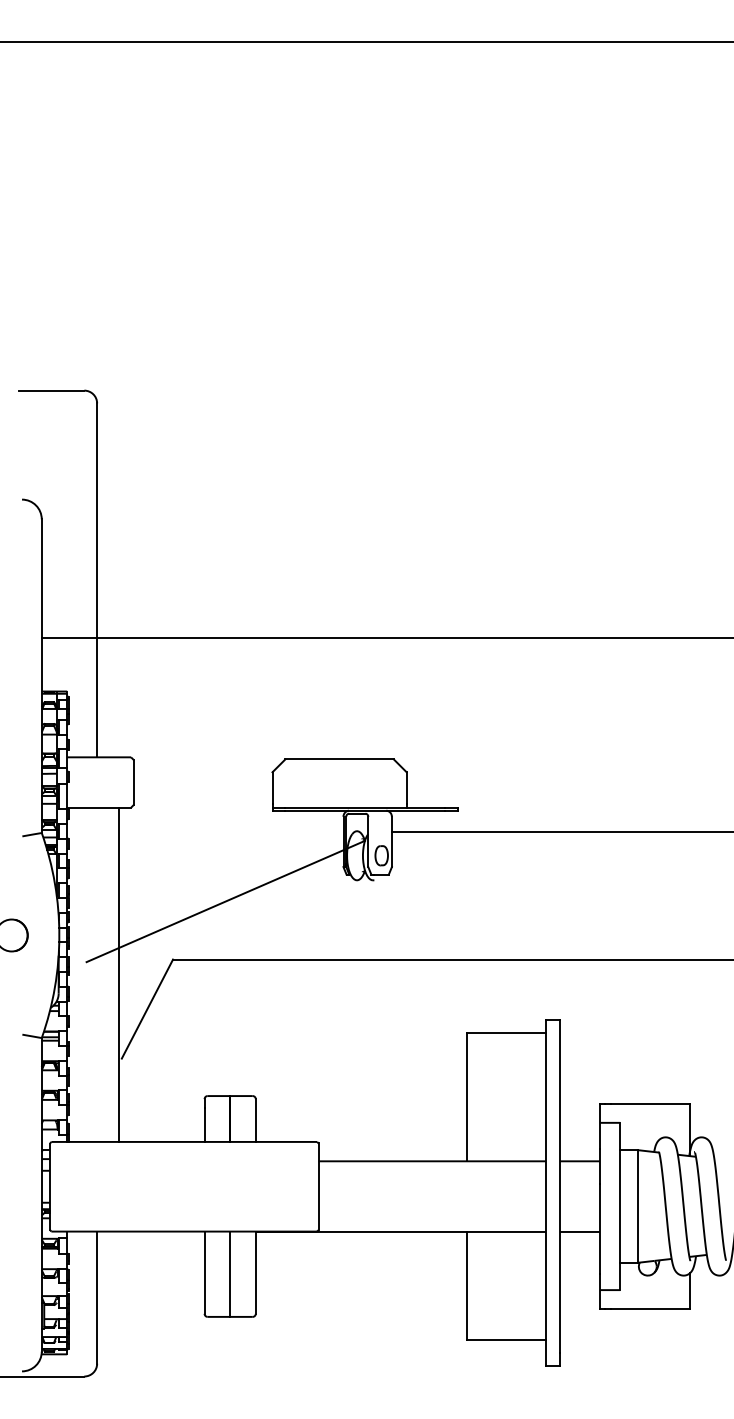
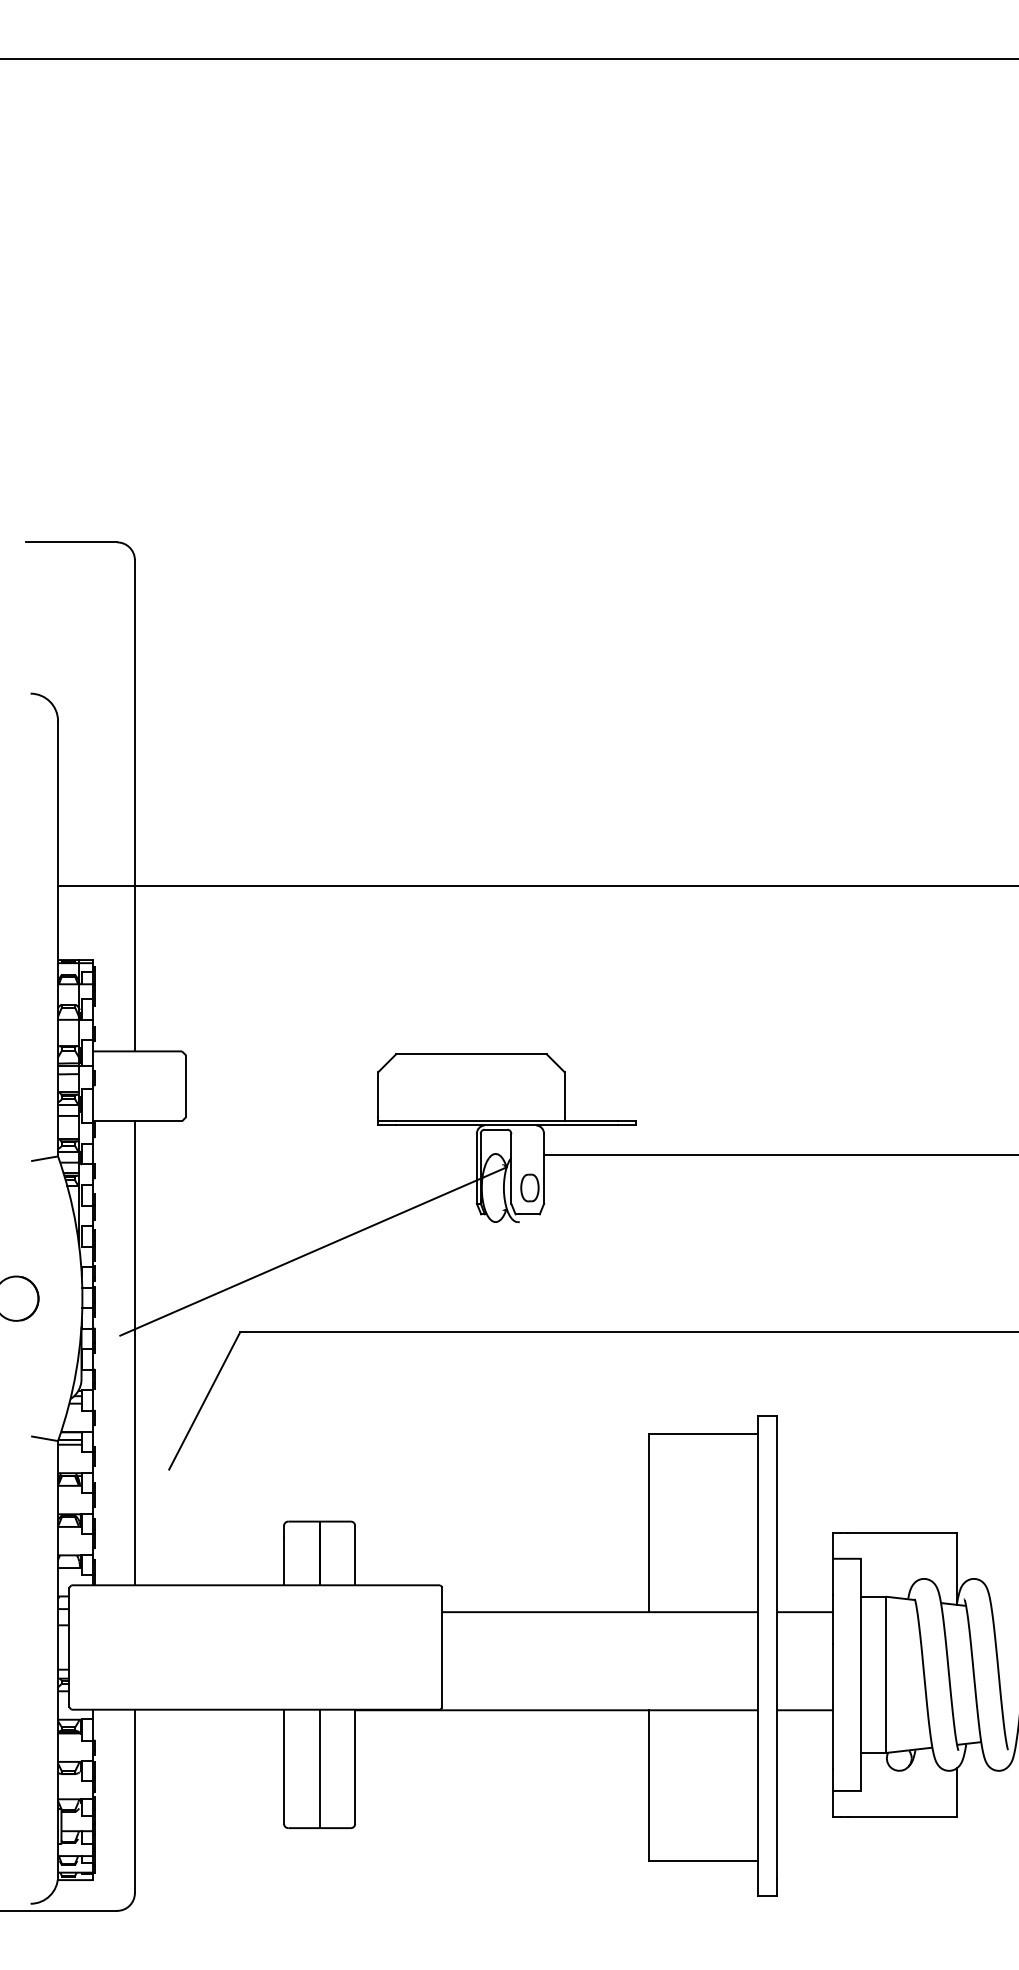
line: (119, 974) -> (134, 1353), moved

